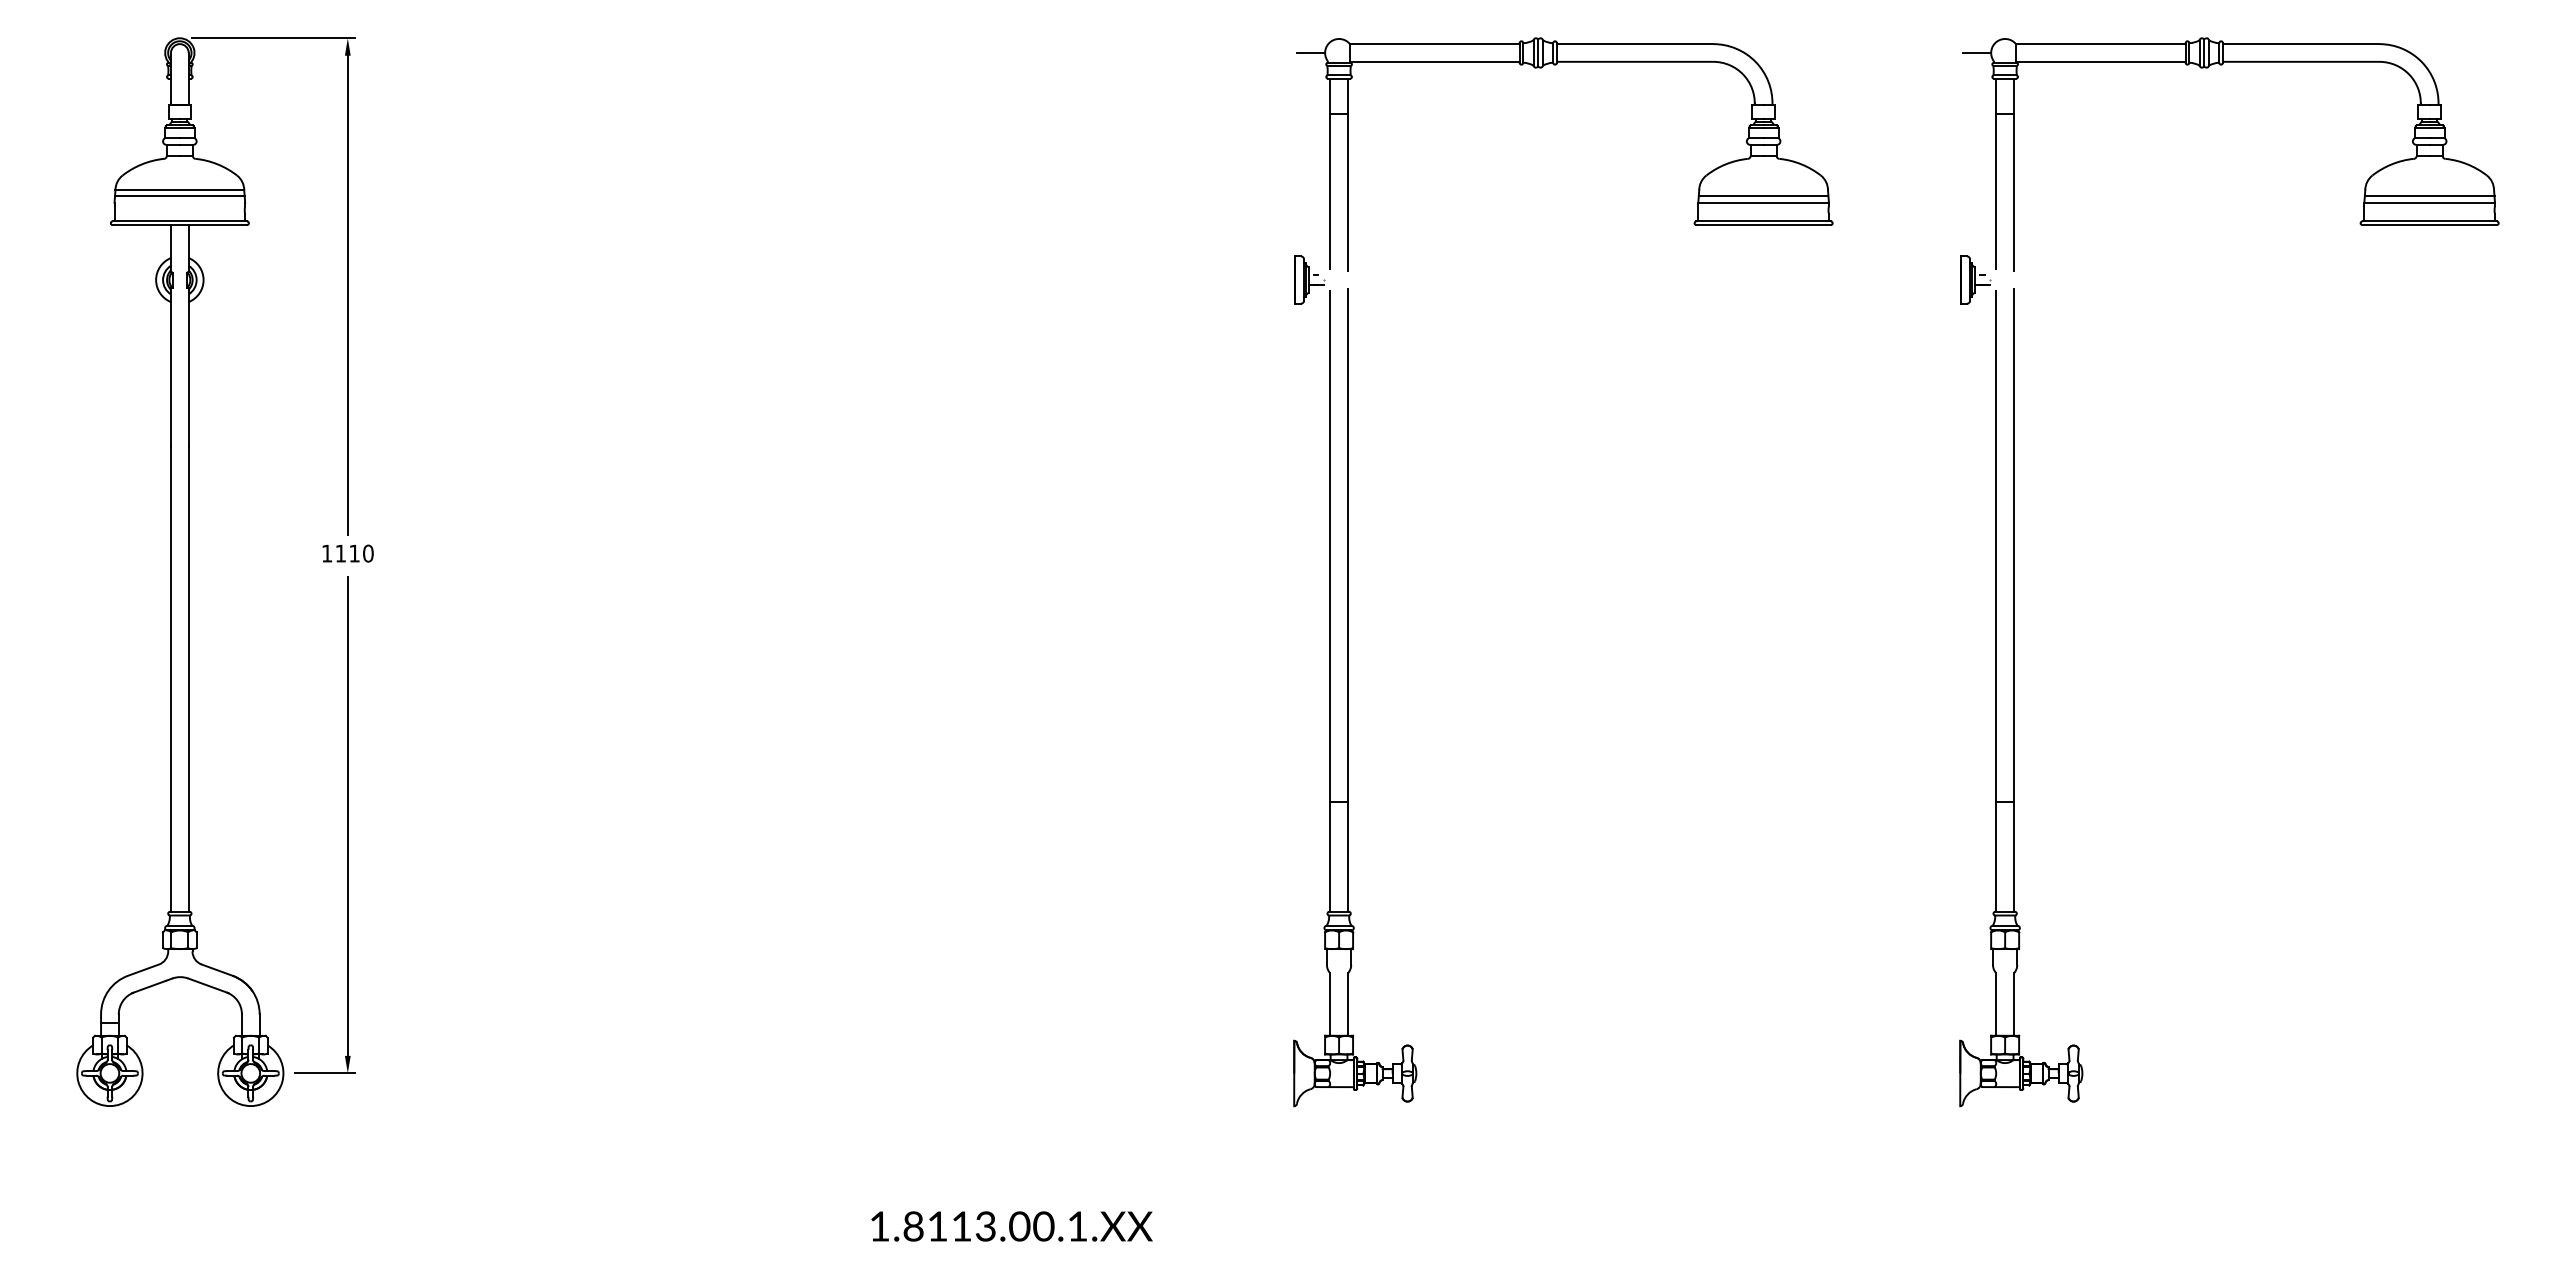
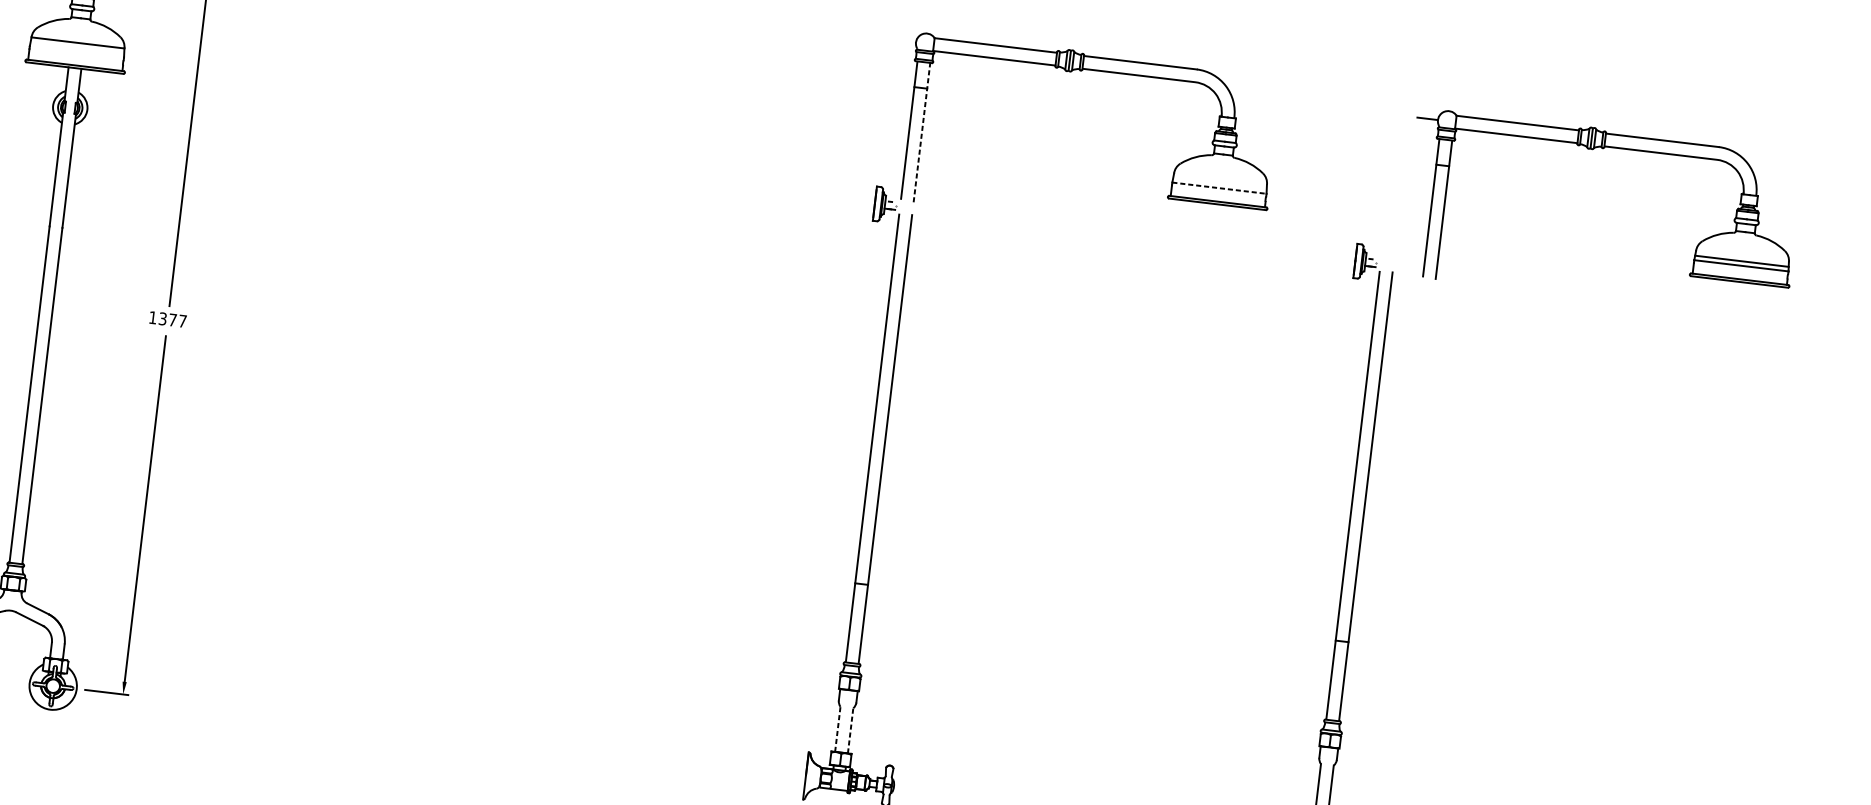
line: (1310, 52) -> (905, 40), removed
part: (2207, 68) -> (1592, 149), moved
line: (1347, 174) -> (921, 132), solid -> dashed
line: (179, 196) -> (77, 47), removed
line: (1763, 196) -> (1219, 183), removed
line: (1764, 202) -> (1220, 188), solid -> dashed
text: (354, 553) -> (172, 320), 1110 -> 1377
line: (1330, 1004) -> (838, 729), solid -> dashed
line: (1347, 1004) -> (850, 730), solid -> dashed

